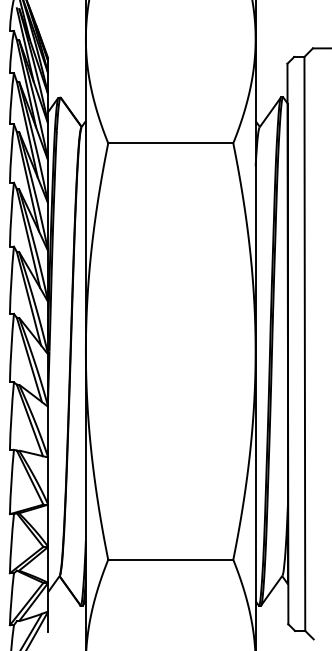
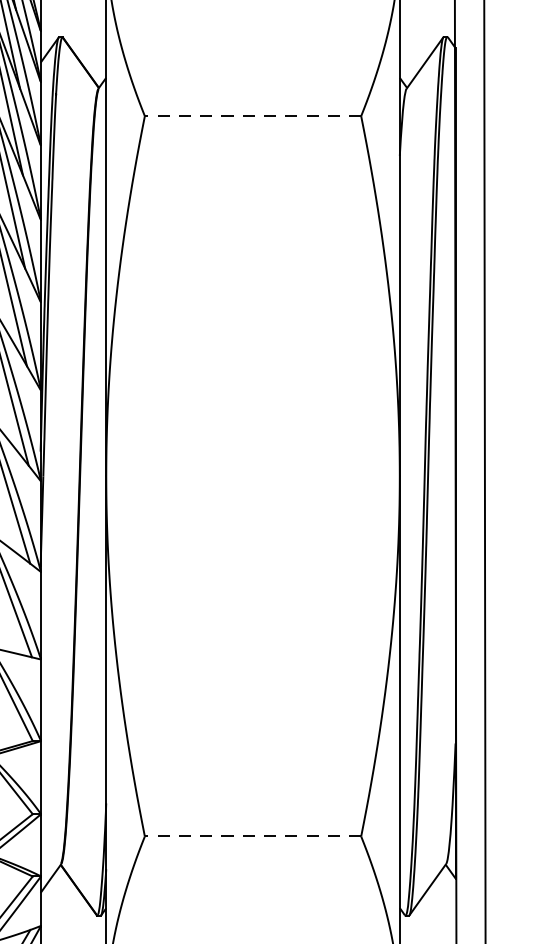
line: (170, 143) -> (252, 116), solid -> dashed
line: (170, 559) -> (252, 835), solid -> dashed

